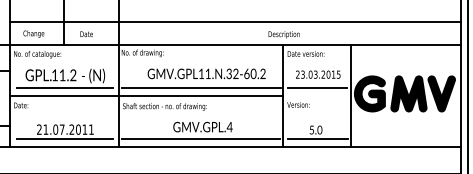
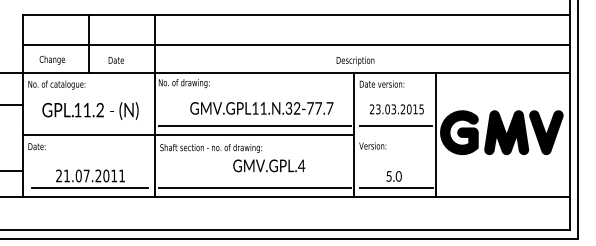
text: (255, 73) -> (320, 108), GMV.GPL11.N.32-60.2 -> GMV.GPL11.N.32-77.7
line: (65, 88) -> (90, 125), removed
text: (203, 126) -> (269, 165), moved

